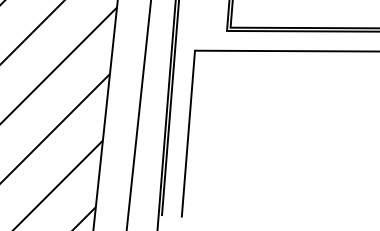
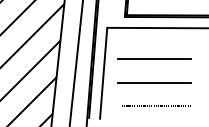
line: (279, 108) -> (153, 59), added
line: (279, 150) -> (153, 82), added
line: (284, 191) -> (156, 105), added

